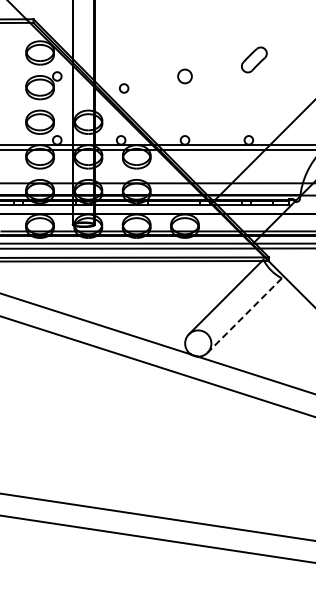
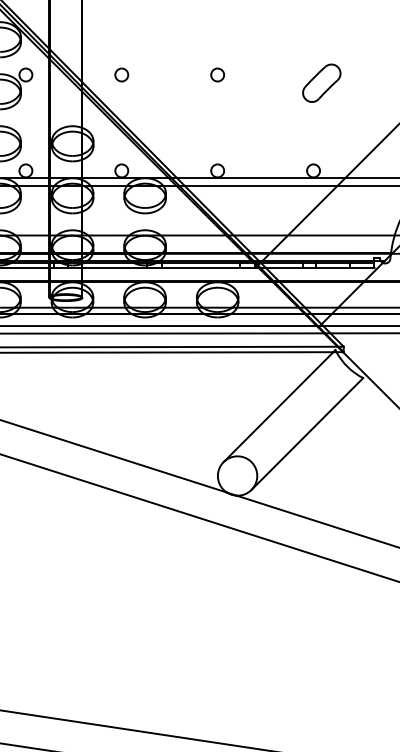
part: (254, 59) -> (322, 82), moved
circle: (184, 76) -> (216, 75), size x0.62
circle: (124, 88) -> (122, 75), moved
line: (244, 315) -> (307, 433), dashed -> solid

